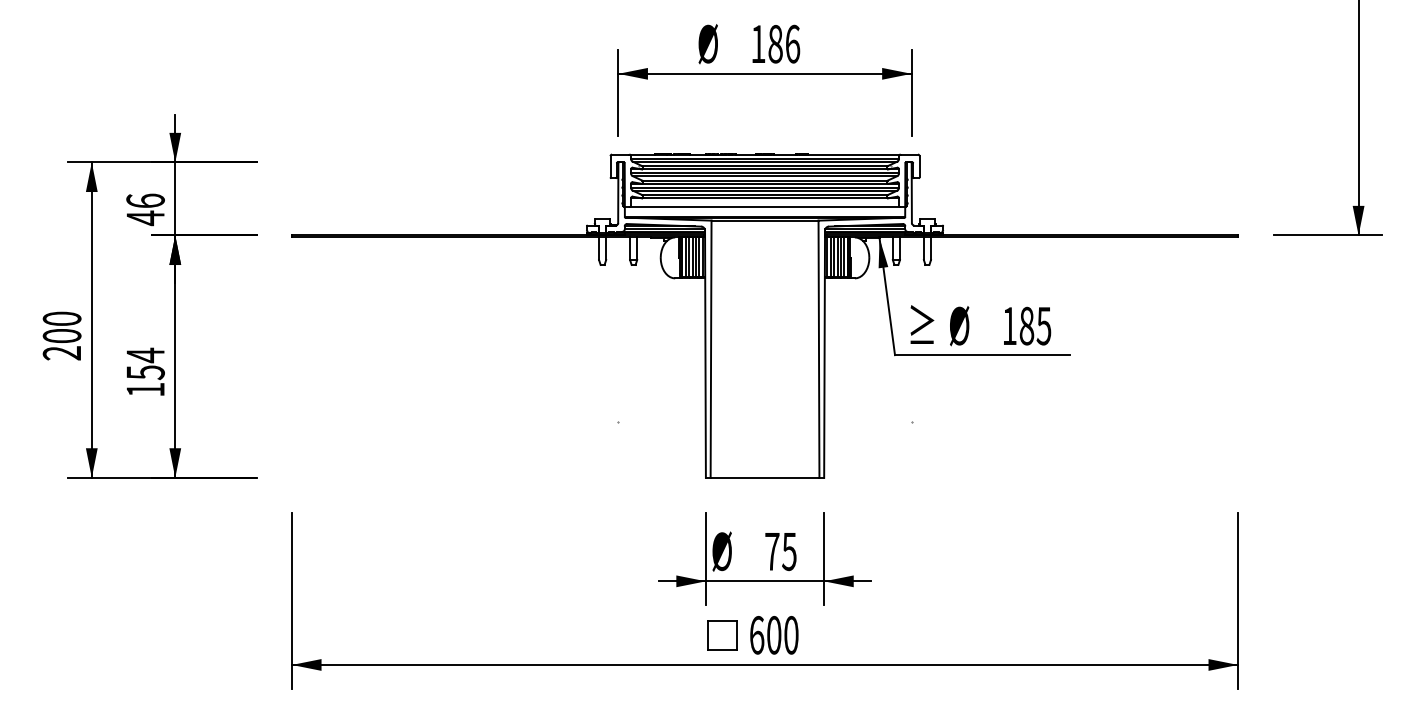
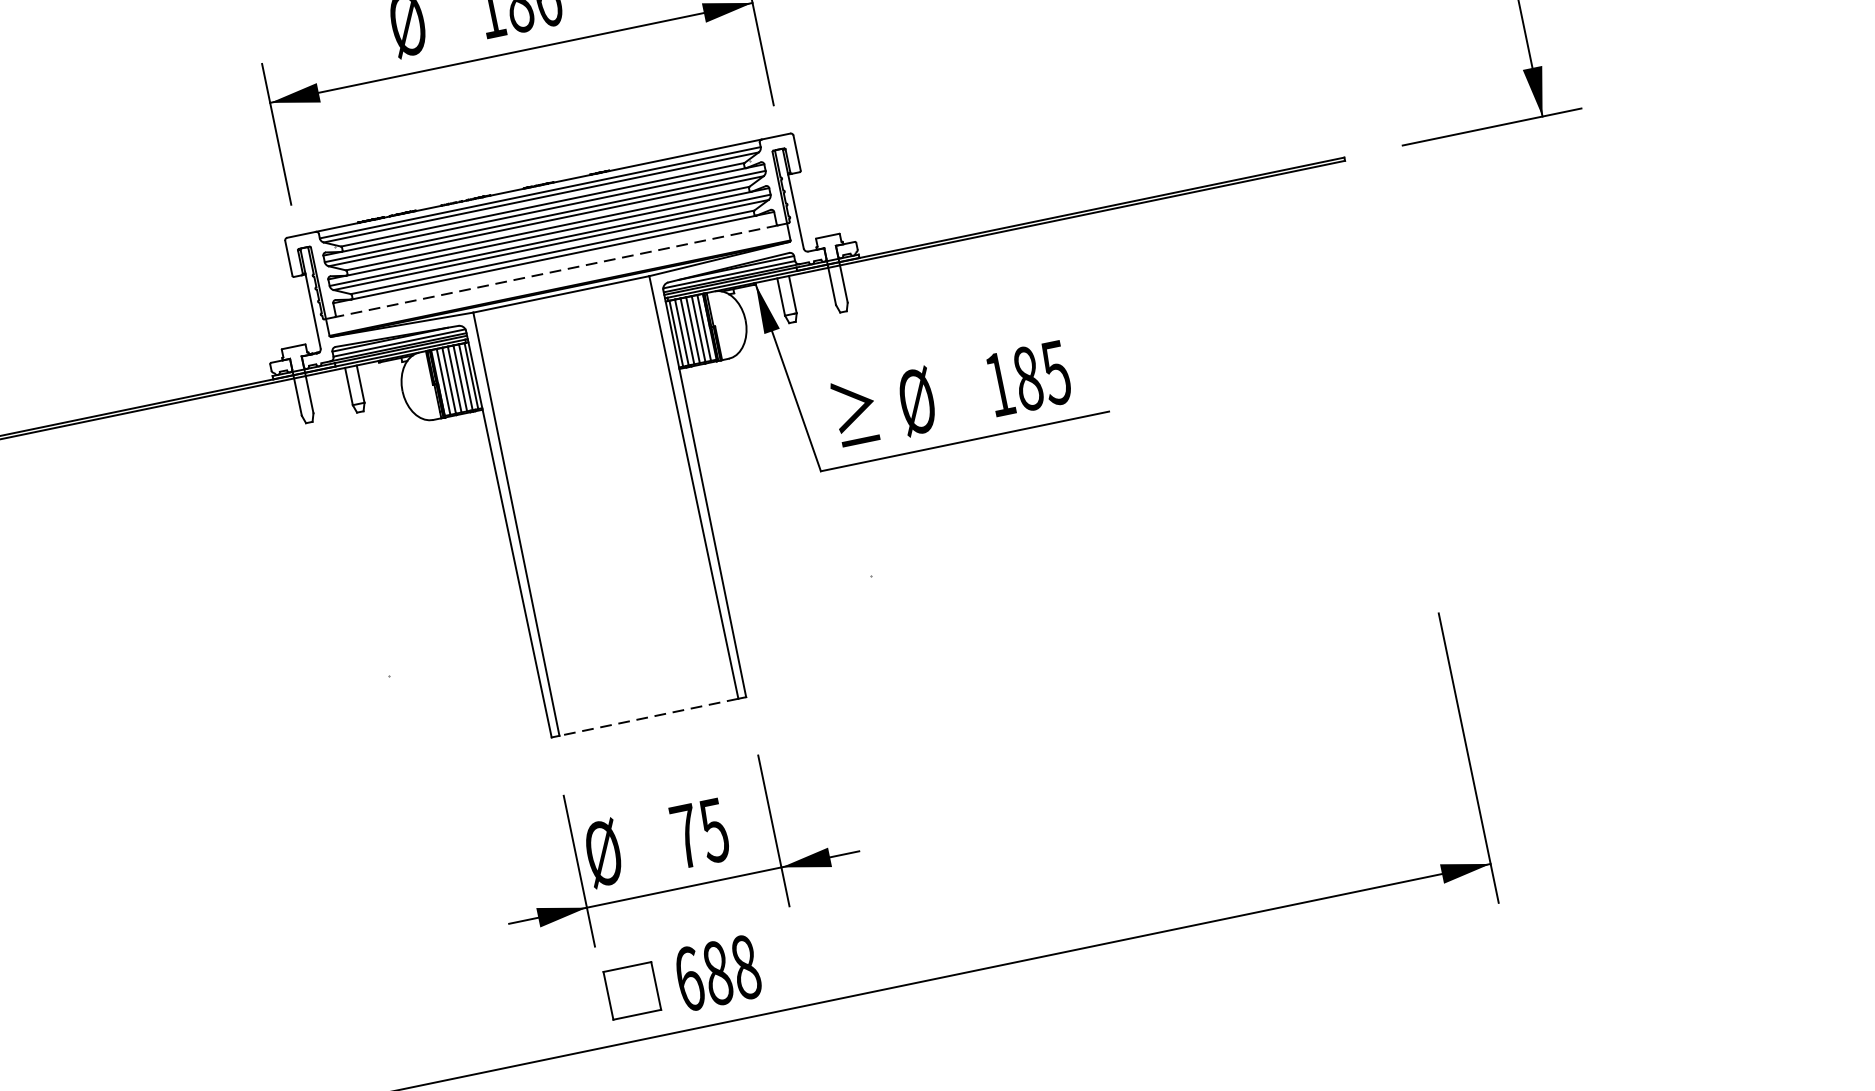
line: (765, 206) -> (557, 270), solid -> dashed
line: (764, 477) -> (647, 716), solid -> dashed
text: (782, 634) -> (731, 969), 600 -> 688

